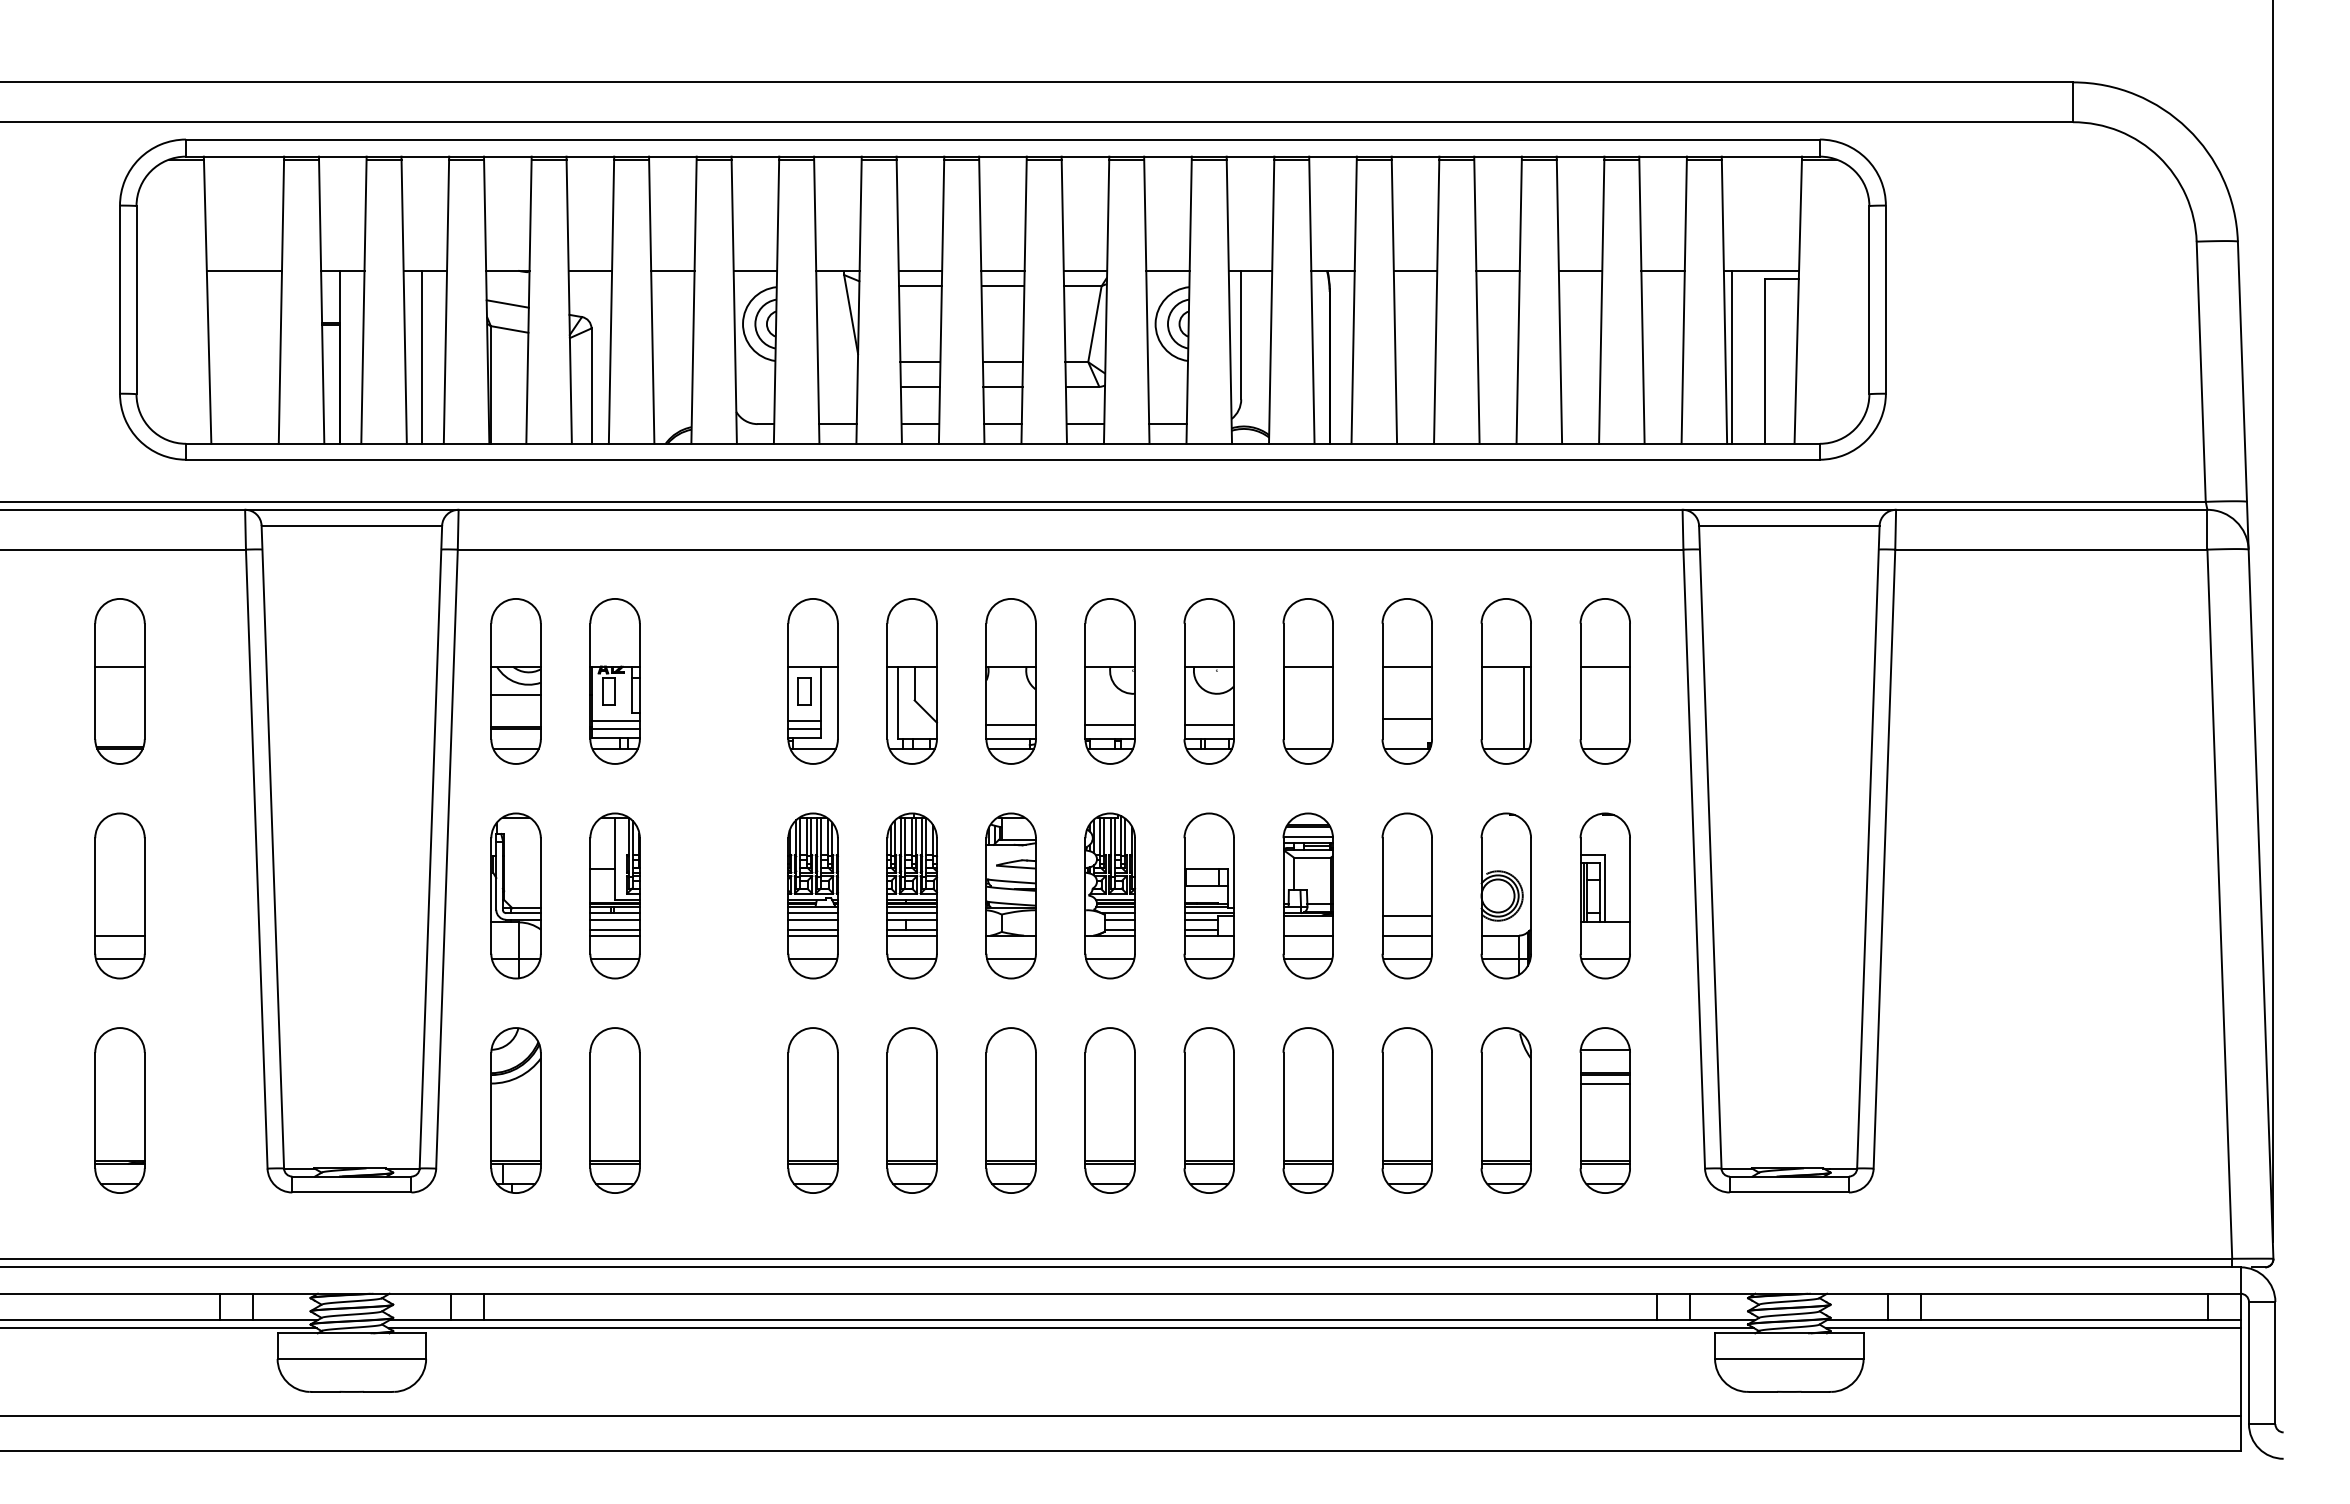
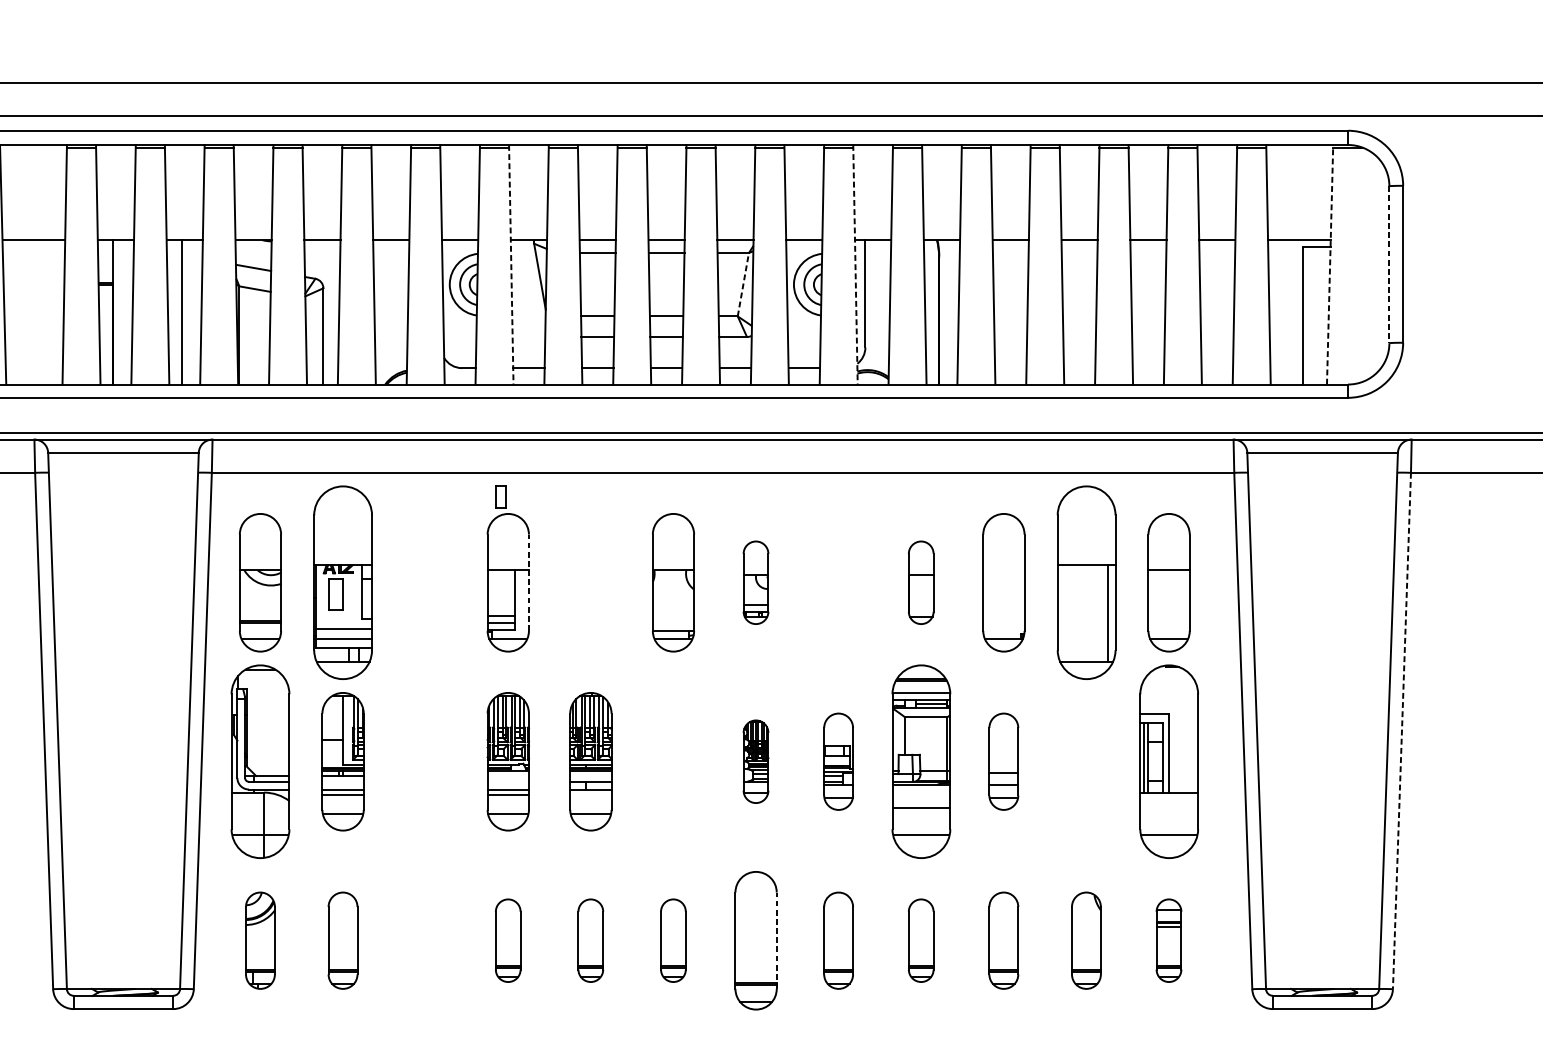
line: (816, 300) -> (511, 264), solid -> dashed
line: (1229, 300) -> (855, 264), solid -> dashed
line: (1798, 300) -> (1330, 264), solid -> dashed
line: (1869, 300) -> (1389, 264), solid -> dashed
line: (1094, 324) -> (742, 285), solid -> dashed
line: (1732, 356) -> (1275, 311), removed
line: (1407, 666) -> (1004, 570), removed
part: (614, 681) -> (342, 582), size x1.4
line: (837, 681) -> (528, 582), solid -> dashed
part: (911, 681) -> (590, 582), removed
part: (1109, 681) -> (755, 582), size x0.6
part: (1208, 681) -> (838, 582), removed
part: (1307, 681) -> (920, 582), size x0.6
part: (1505, 681) -> (1085, 582), size x1.4
part: (804, 691) -> (501, 496), moved
line: (515, 694) -> (259, 593), removed
line: (1407, 718) -> (1004, 613), removed
line: (1010, 725) -> (672, 619), removed
line: (1884, 859) -> (1402, 731), solid -> dashed
part: (515, 895) -> (259, 761), size x1.4
part: (1010, 895) -> (672, 761), removed
part: (1109, 895) -> (755, 761), size x0.6
part: (1208, 895) -> (838, 761), size x0.7
part: (1307, 895) -> (920, 761), size x1.4
part: (1406, 895) -> (1003, 761), size x0.7
part: (1505, 895) -> (1085, 761), removed
part: (1604, 895) -> (1168, 761), size x1.4
line: (812, 913) -> (507, 776), removed
line: (911, 913) -> (590, 776), removed
line: (614, 919) -> (342, 781), removed
line: (812, 919) -> (507, 781), removed
line: (911, 935) -> (590, 794), removed
part: (515, 1110) -> (259, 940), size x0.7
part: (614, 1110) -> (342, 940), size x0.7
part: (812, 1110) -> (507, 940), size x0.6
part: (911, 1110) -> (590, 940), size x0.6
part: (1010, 1110) -> (672, 940), size x0.6
line: (1134, 1110) -> (776, 940), solid -> dashed
part: (1208, 1110) -> (838, 940), size x0.7
part: (1307, 1110) -> (920, 940), size x0.6
part: (1406, 1110) -> (1003, 940), size x0.7
part: (1505, 1110) -> (1085, 940), size x0.7
part: (1604, 1110) -> (1168, 940), size x0.6

